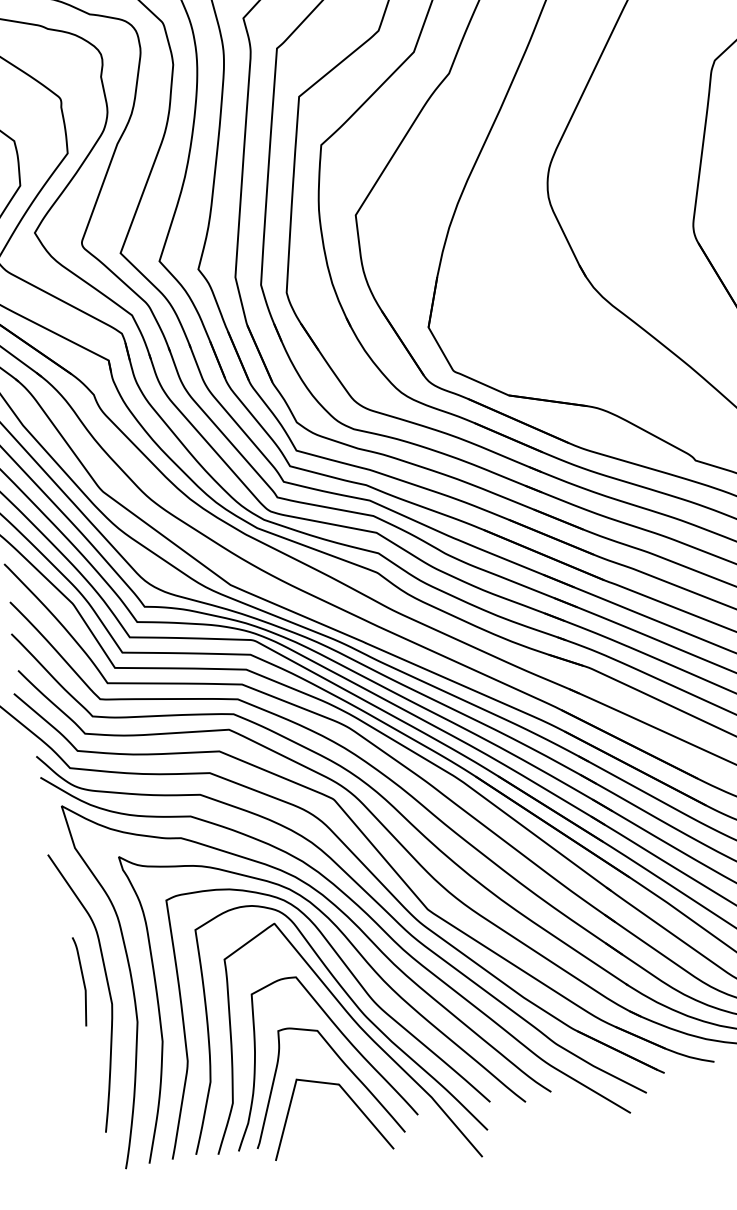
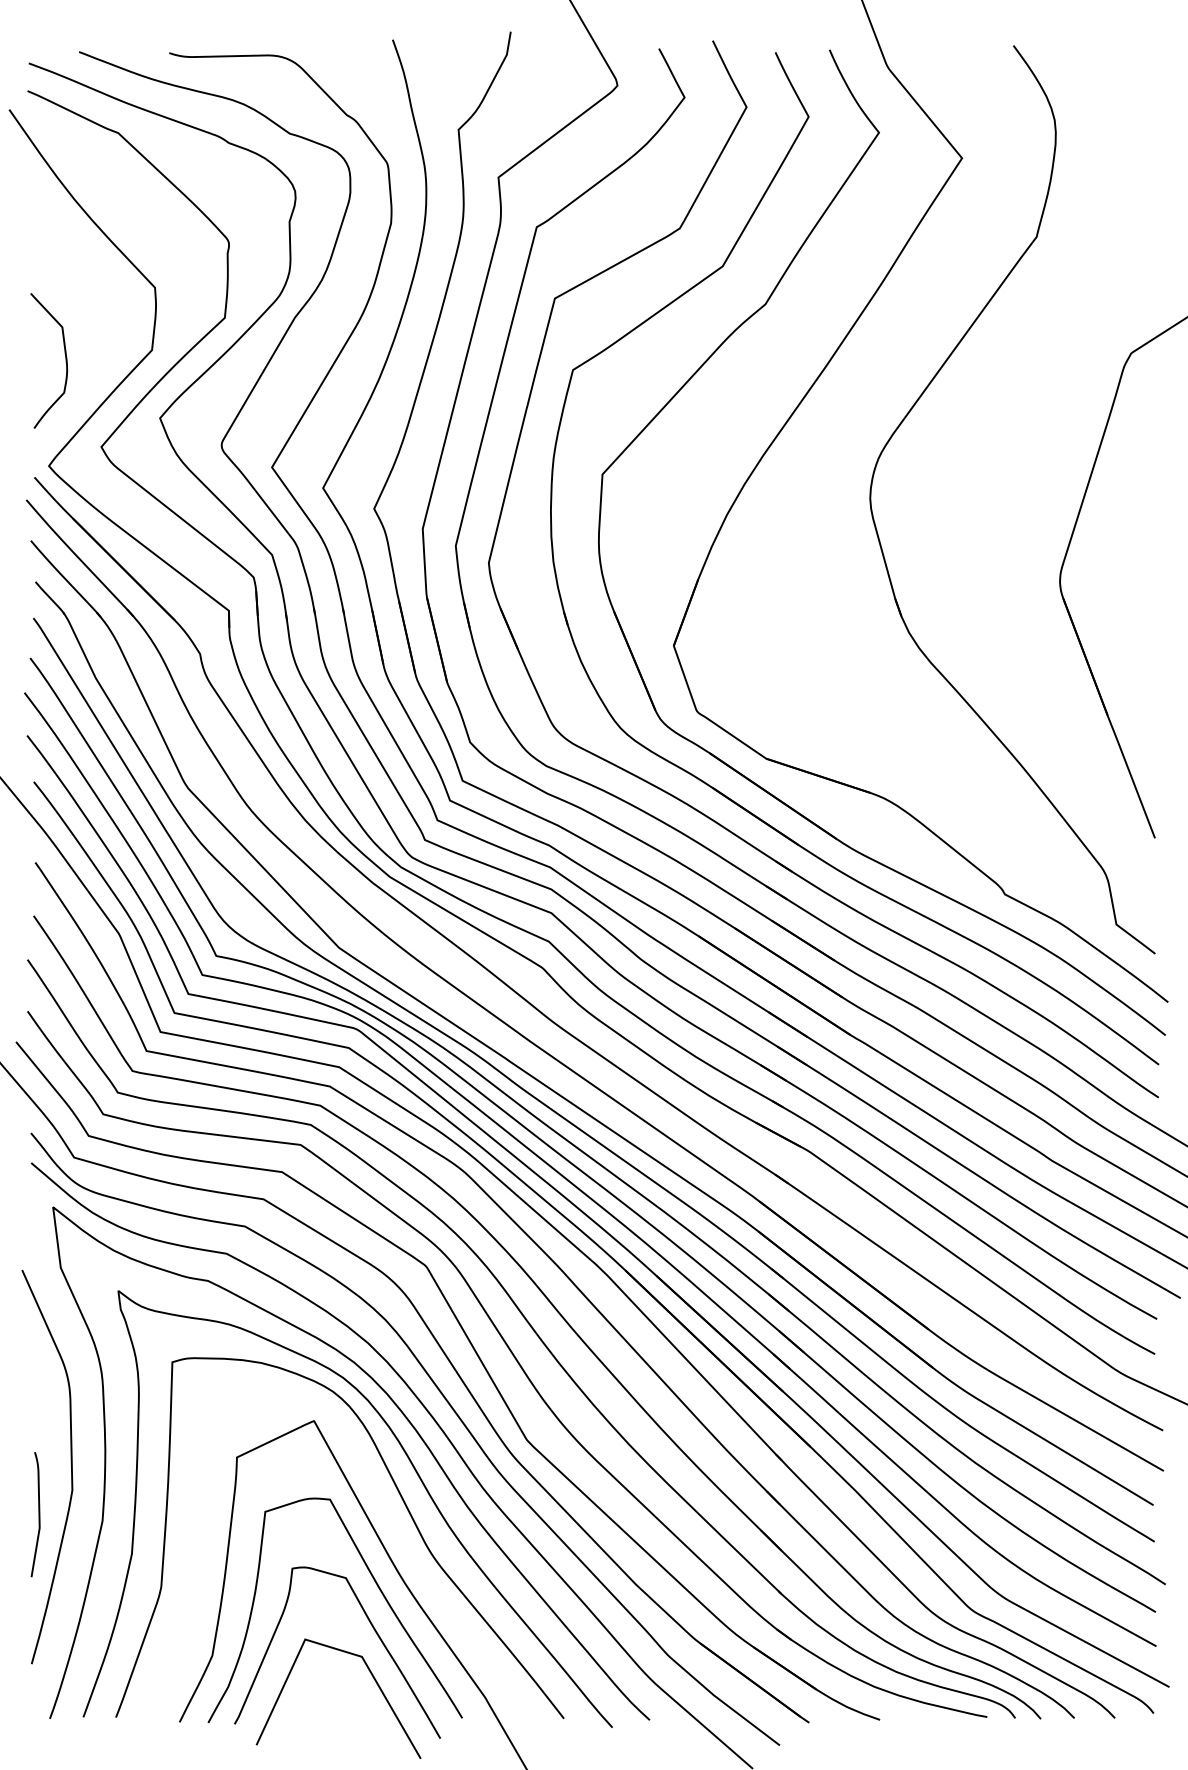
curve: (83, 981) -> (38, 1514), moved
curve: (352, 1002) -> (401, 1548), removed

